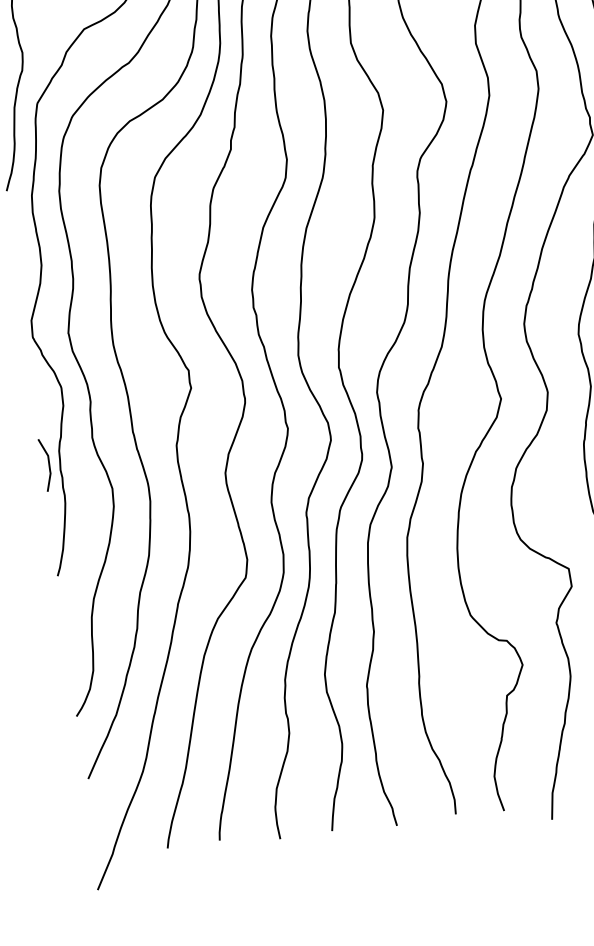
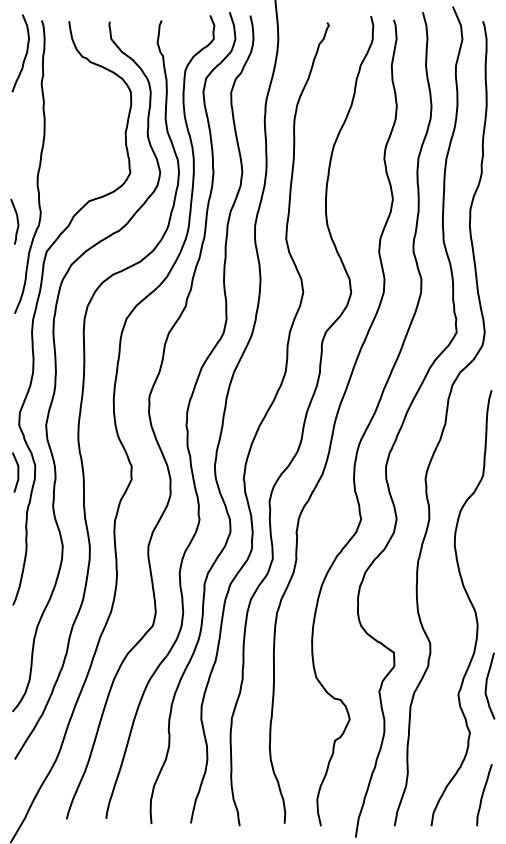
line: (48, 464) -> (17, 472), moved

